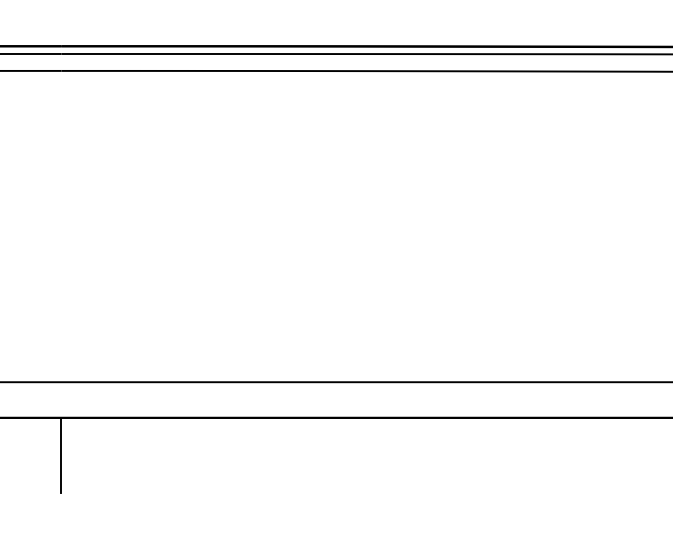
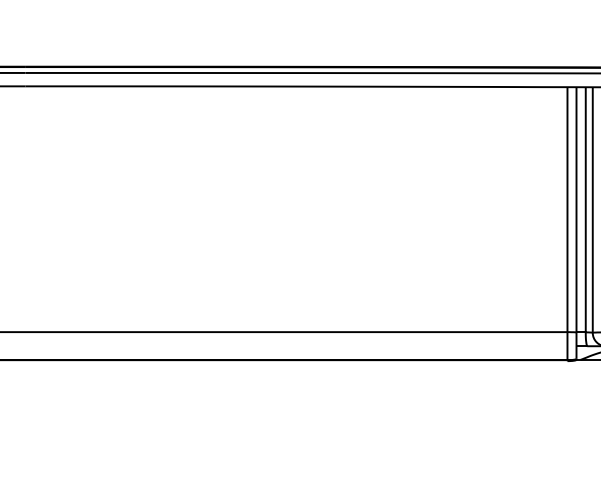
line: (61, 454) -> (25, 389), removed

